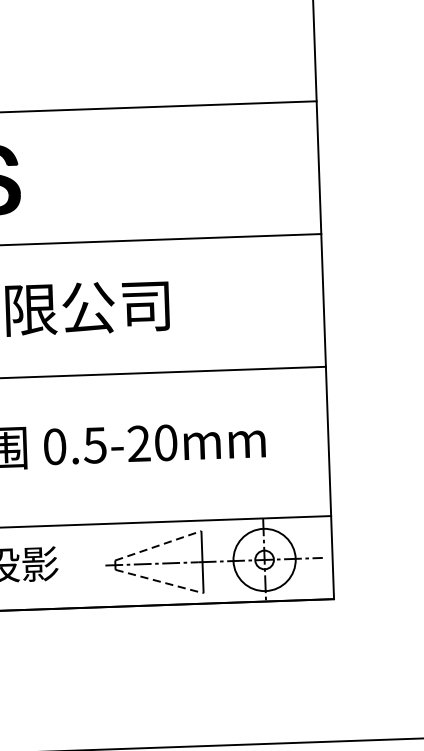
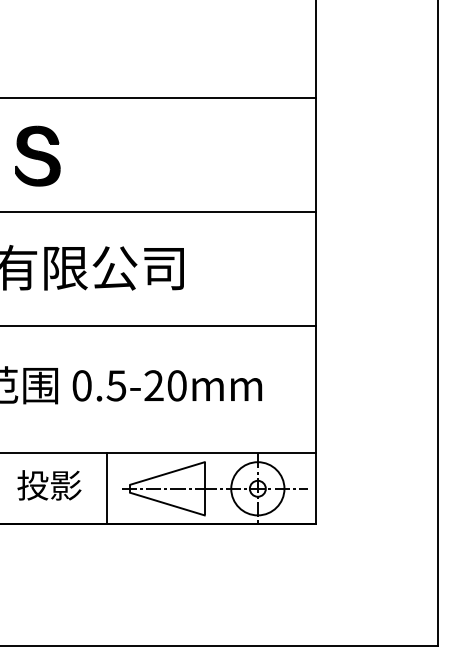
line: (158, 545) -> (167, 473), dashed -> solid
line: (87, 565) -> (106, 488), added
line: (159, 582) -> (167, 504), dashed -> solid

